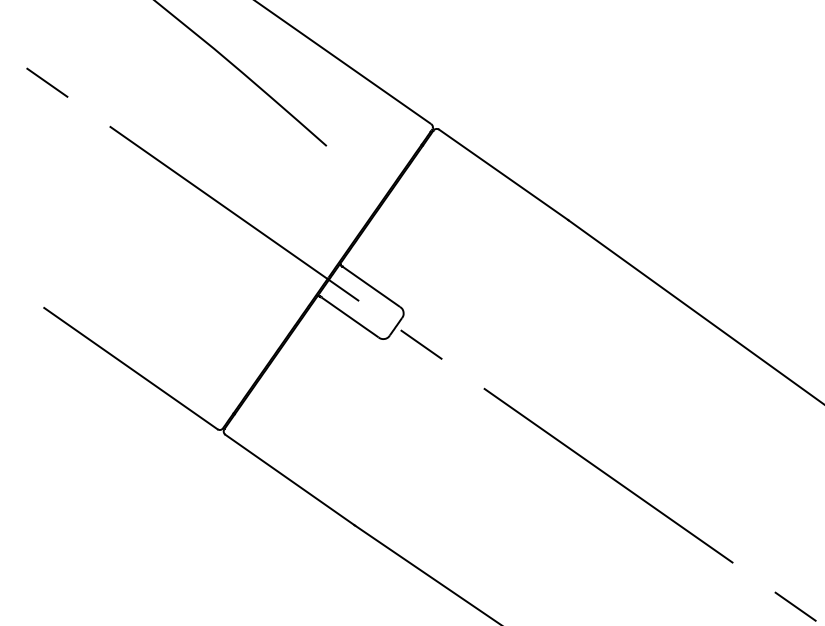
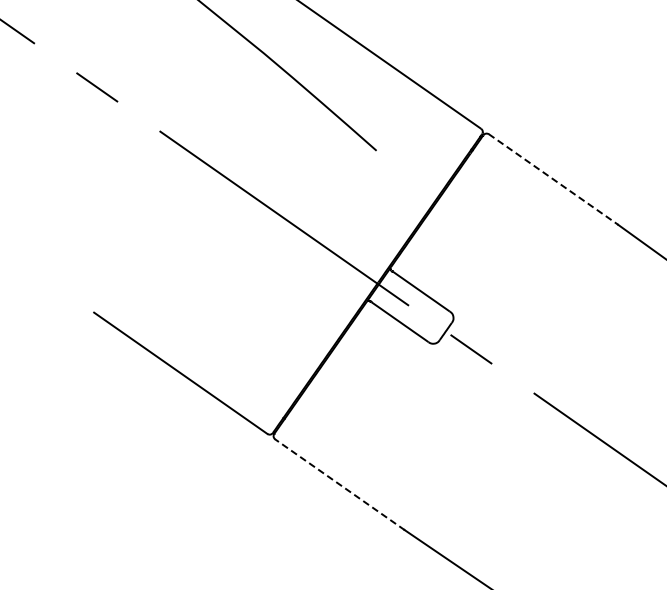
line: (504, 175) -> (554, 180), solid -> dashed
line: (289, 479) -> (339, 484), solid -> dashed

